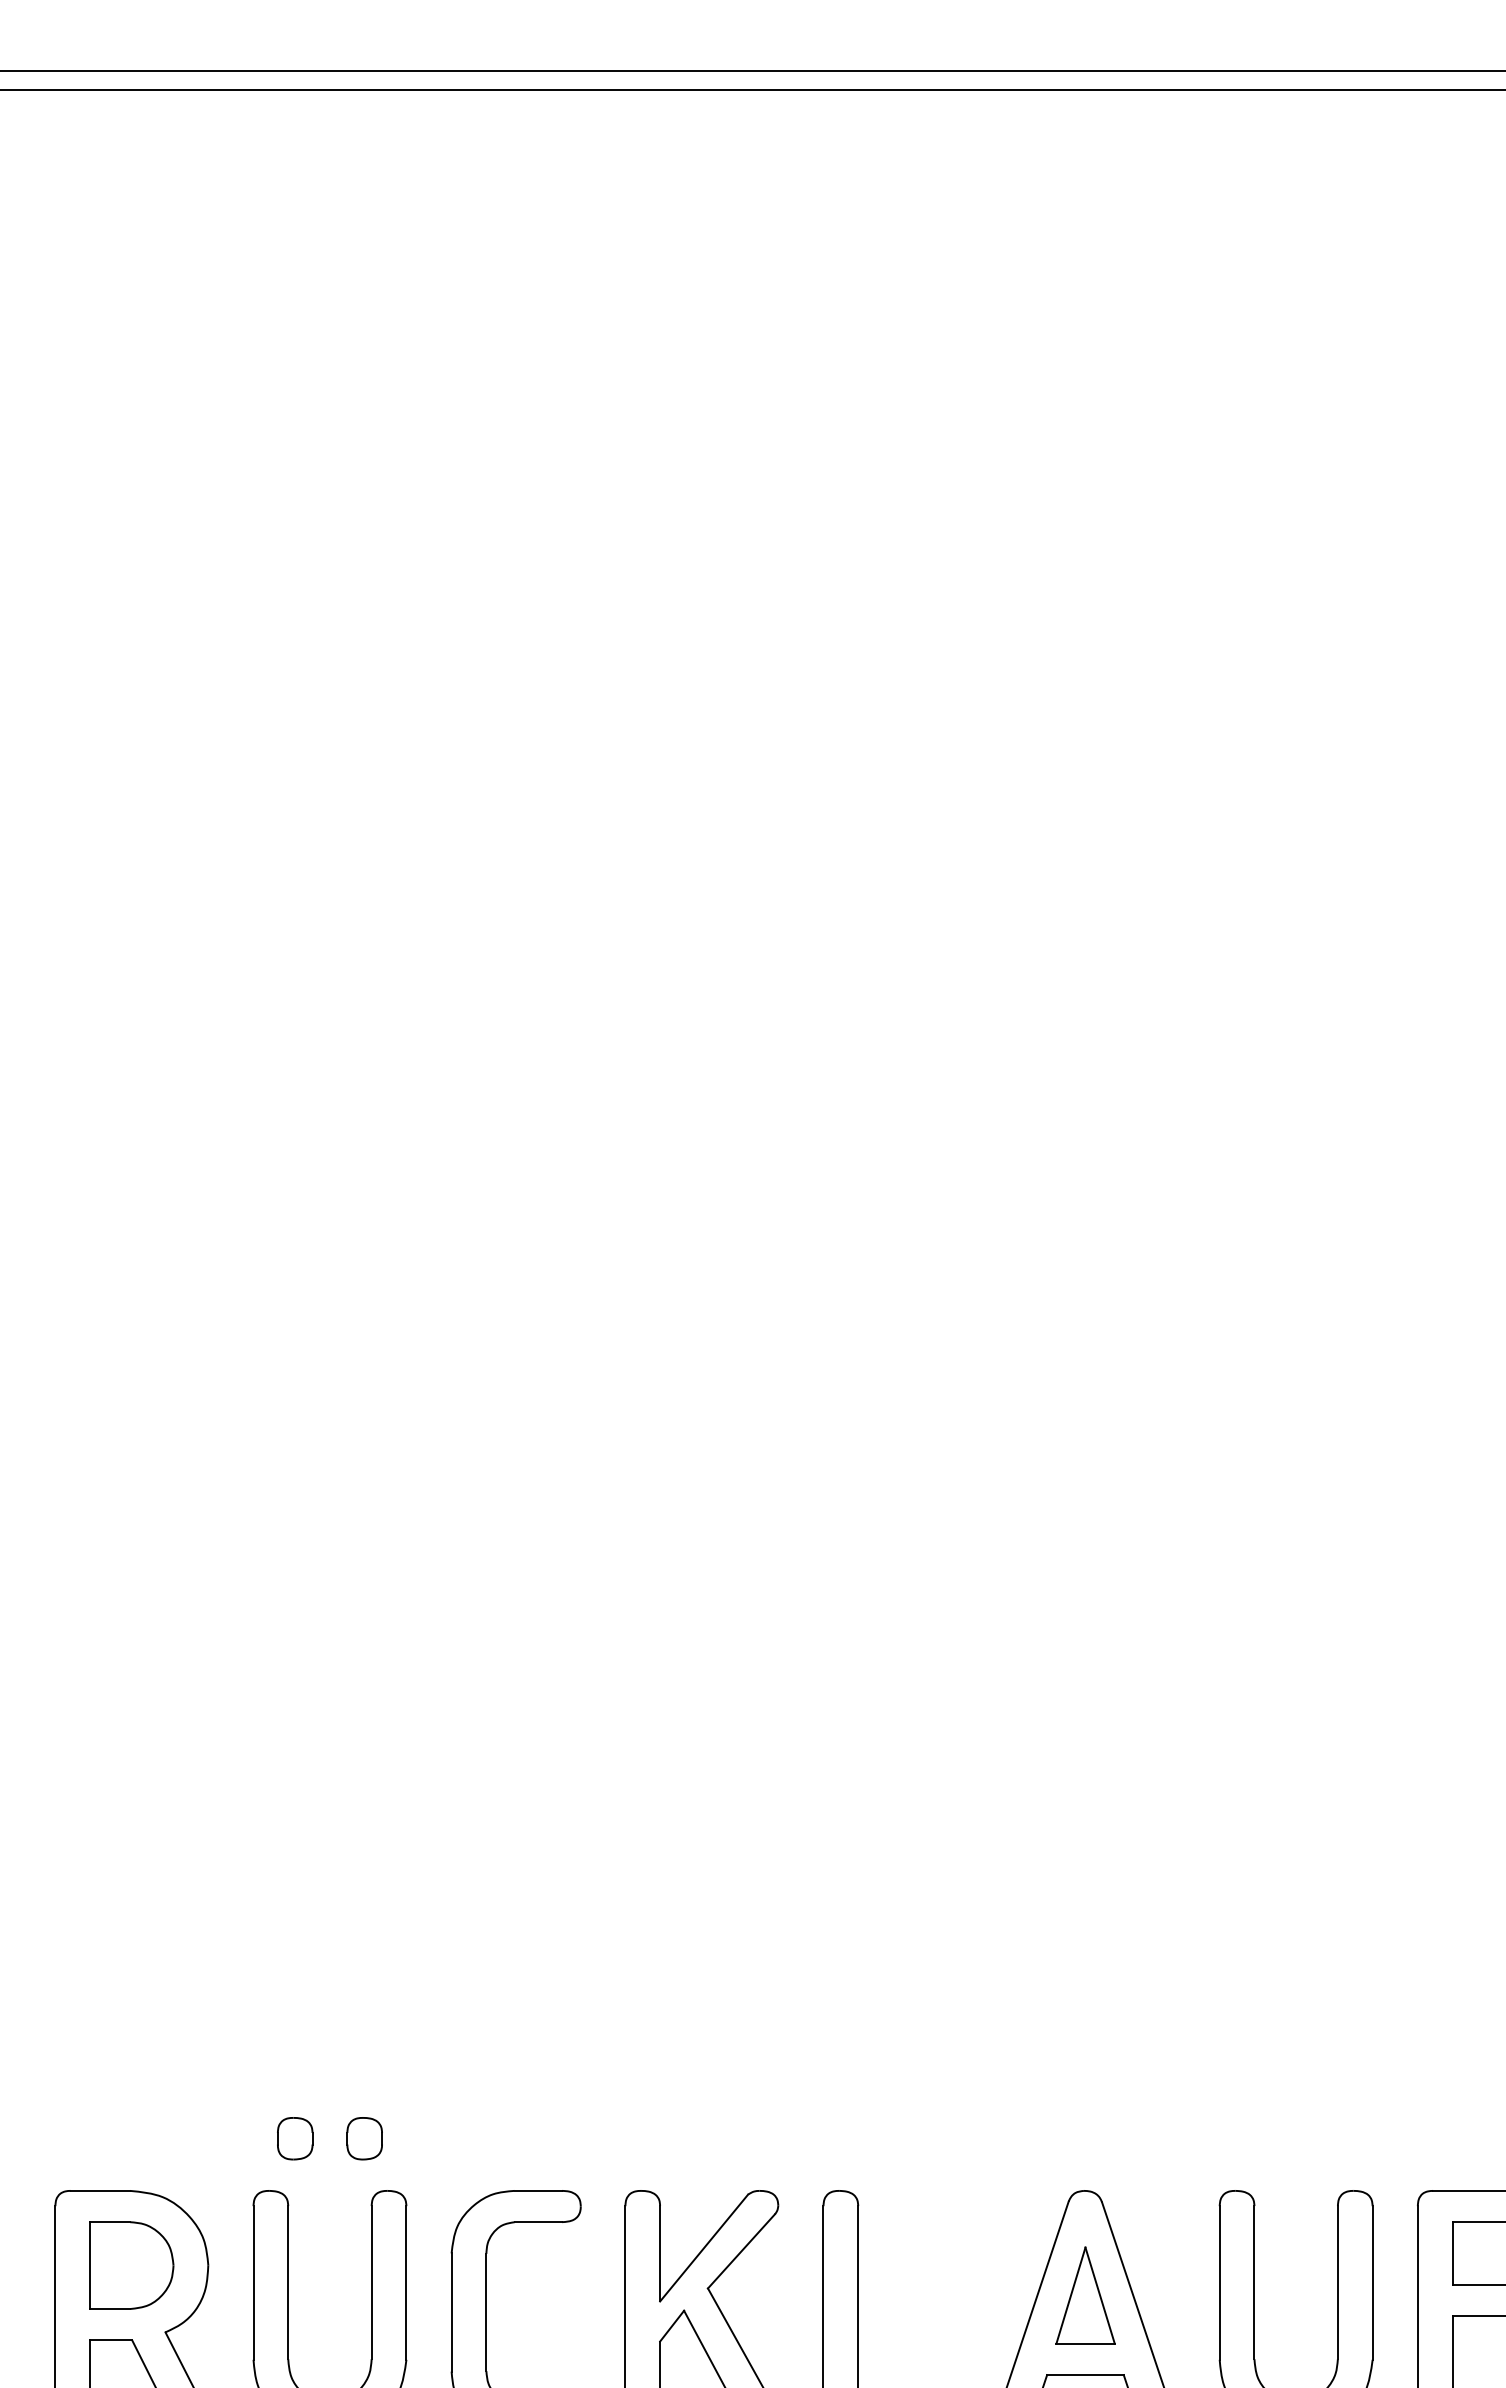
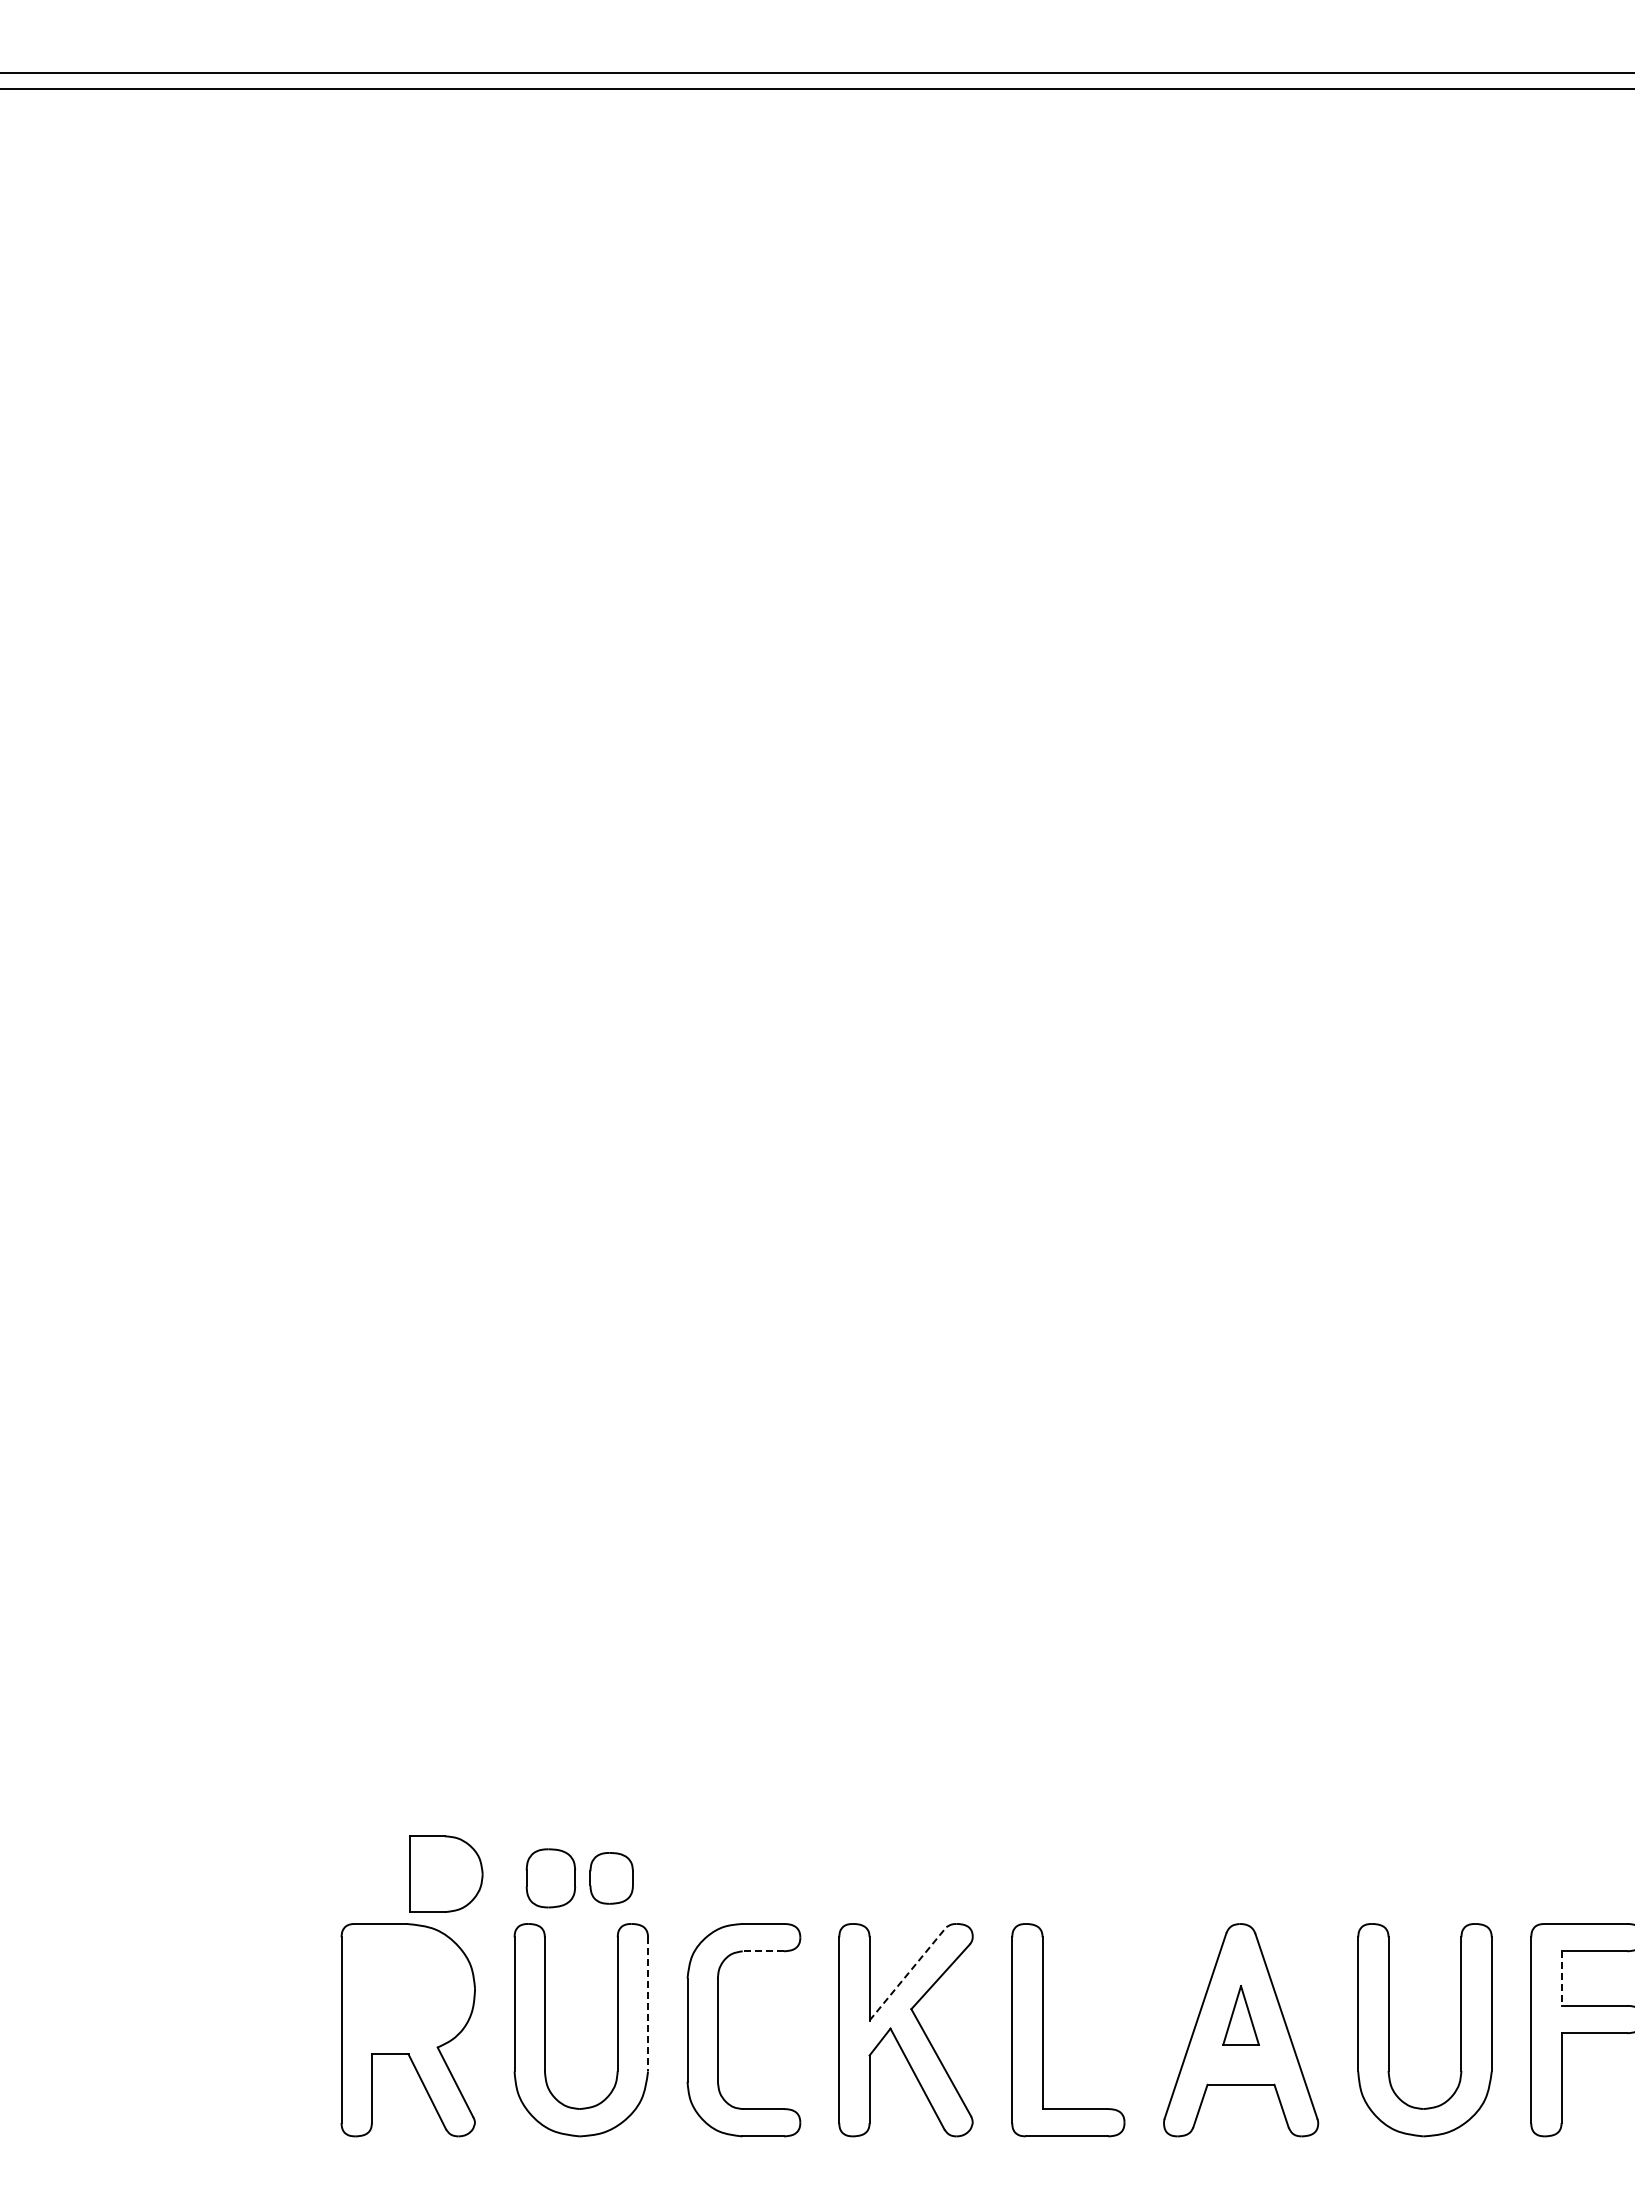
part: (294, 2138) -> (550, 1878), size x1.6
part: (364, 2138) -> (611, 1878), size x1.4
line: (538, 2222) -> (763, 1951), solid -> dashed
line: (704, 2247) -> (908, 1973), solid -> dashed
line: (1452, 2254) -> (1561, 1979), solid -> dashed
part: (132, 2264) -> (446, 1873), moved
line: (406, 2283) -> (648, 2004), solid -> dashed
part: (1084, 2295) -> (1240, 2015), size x0.7

